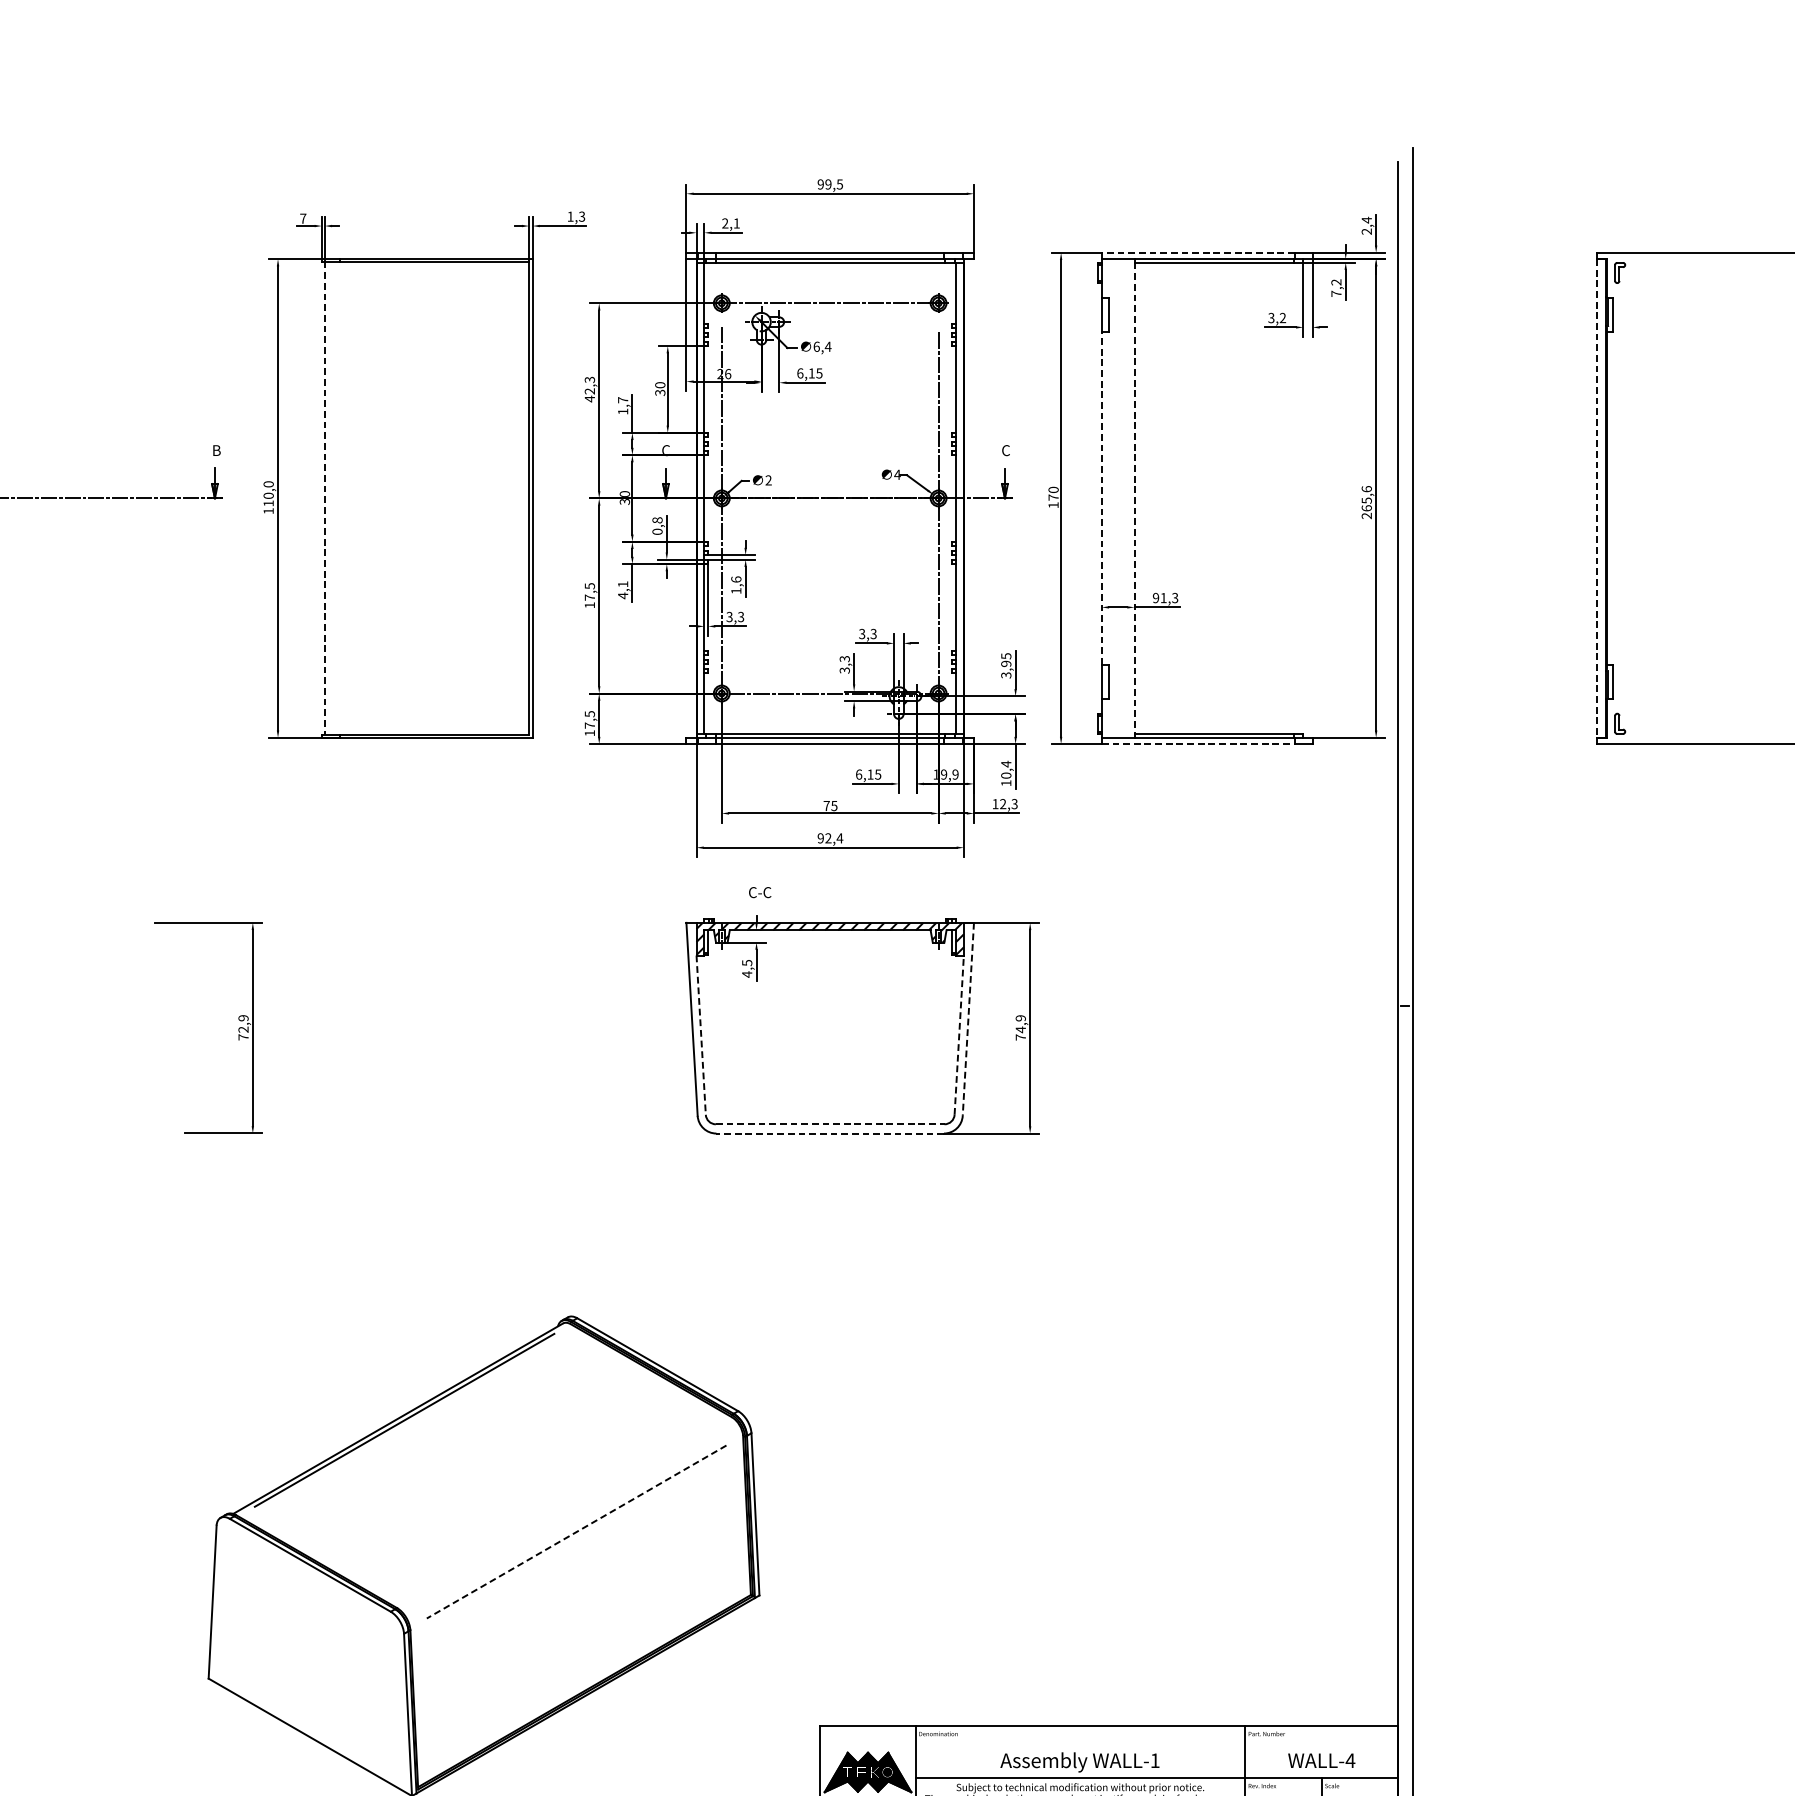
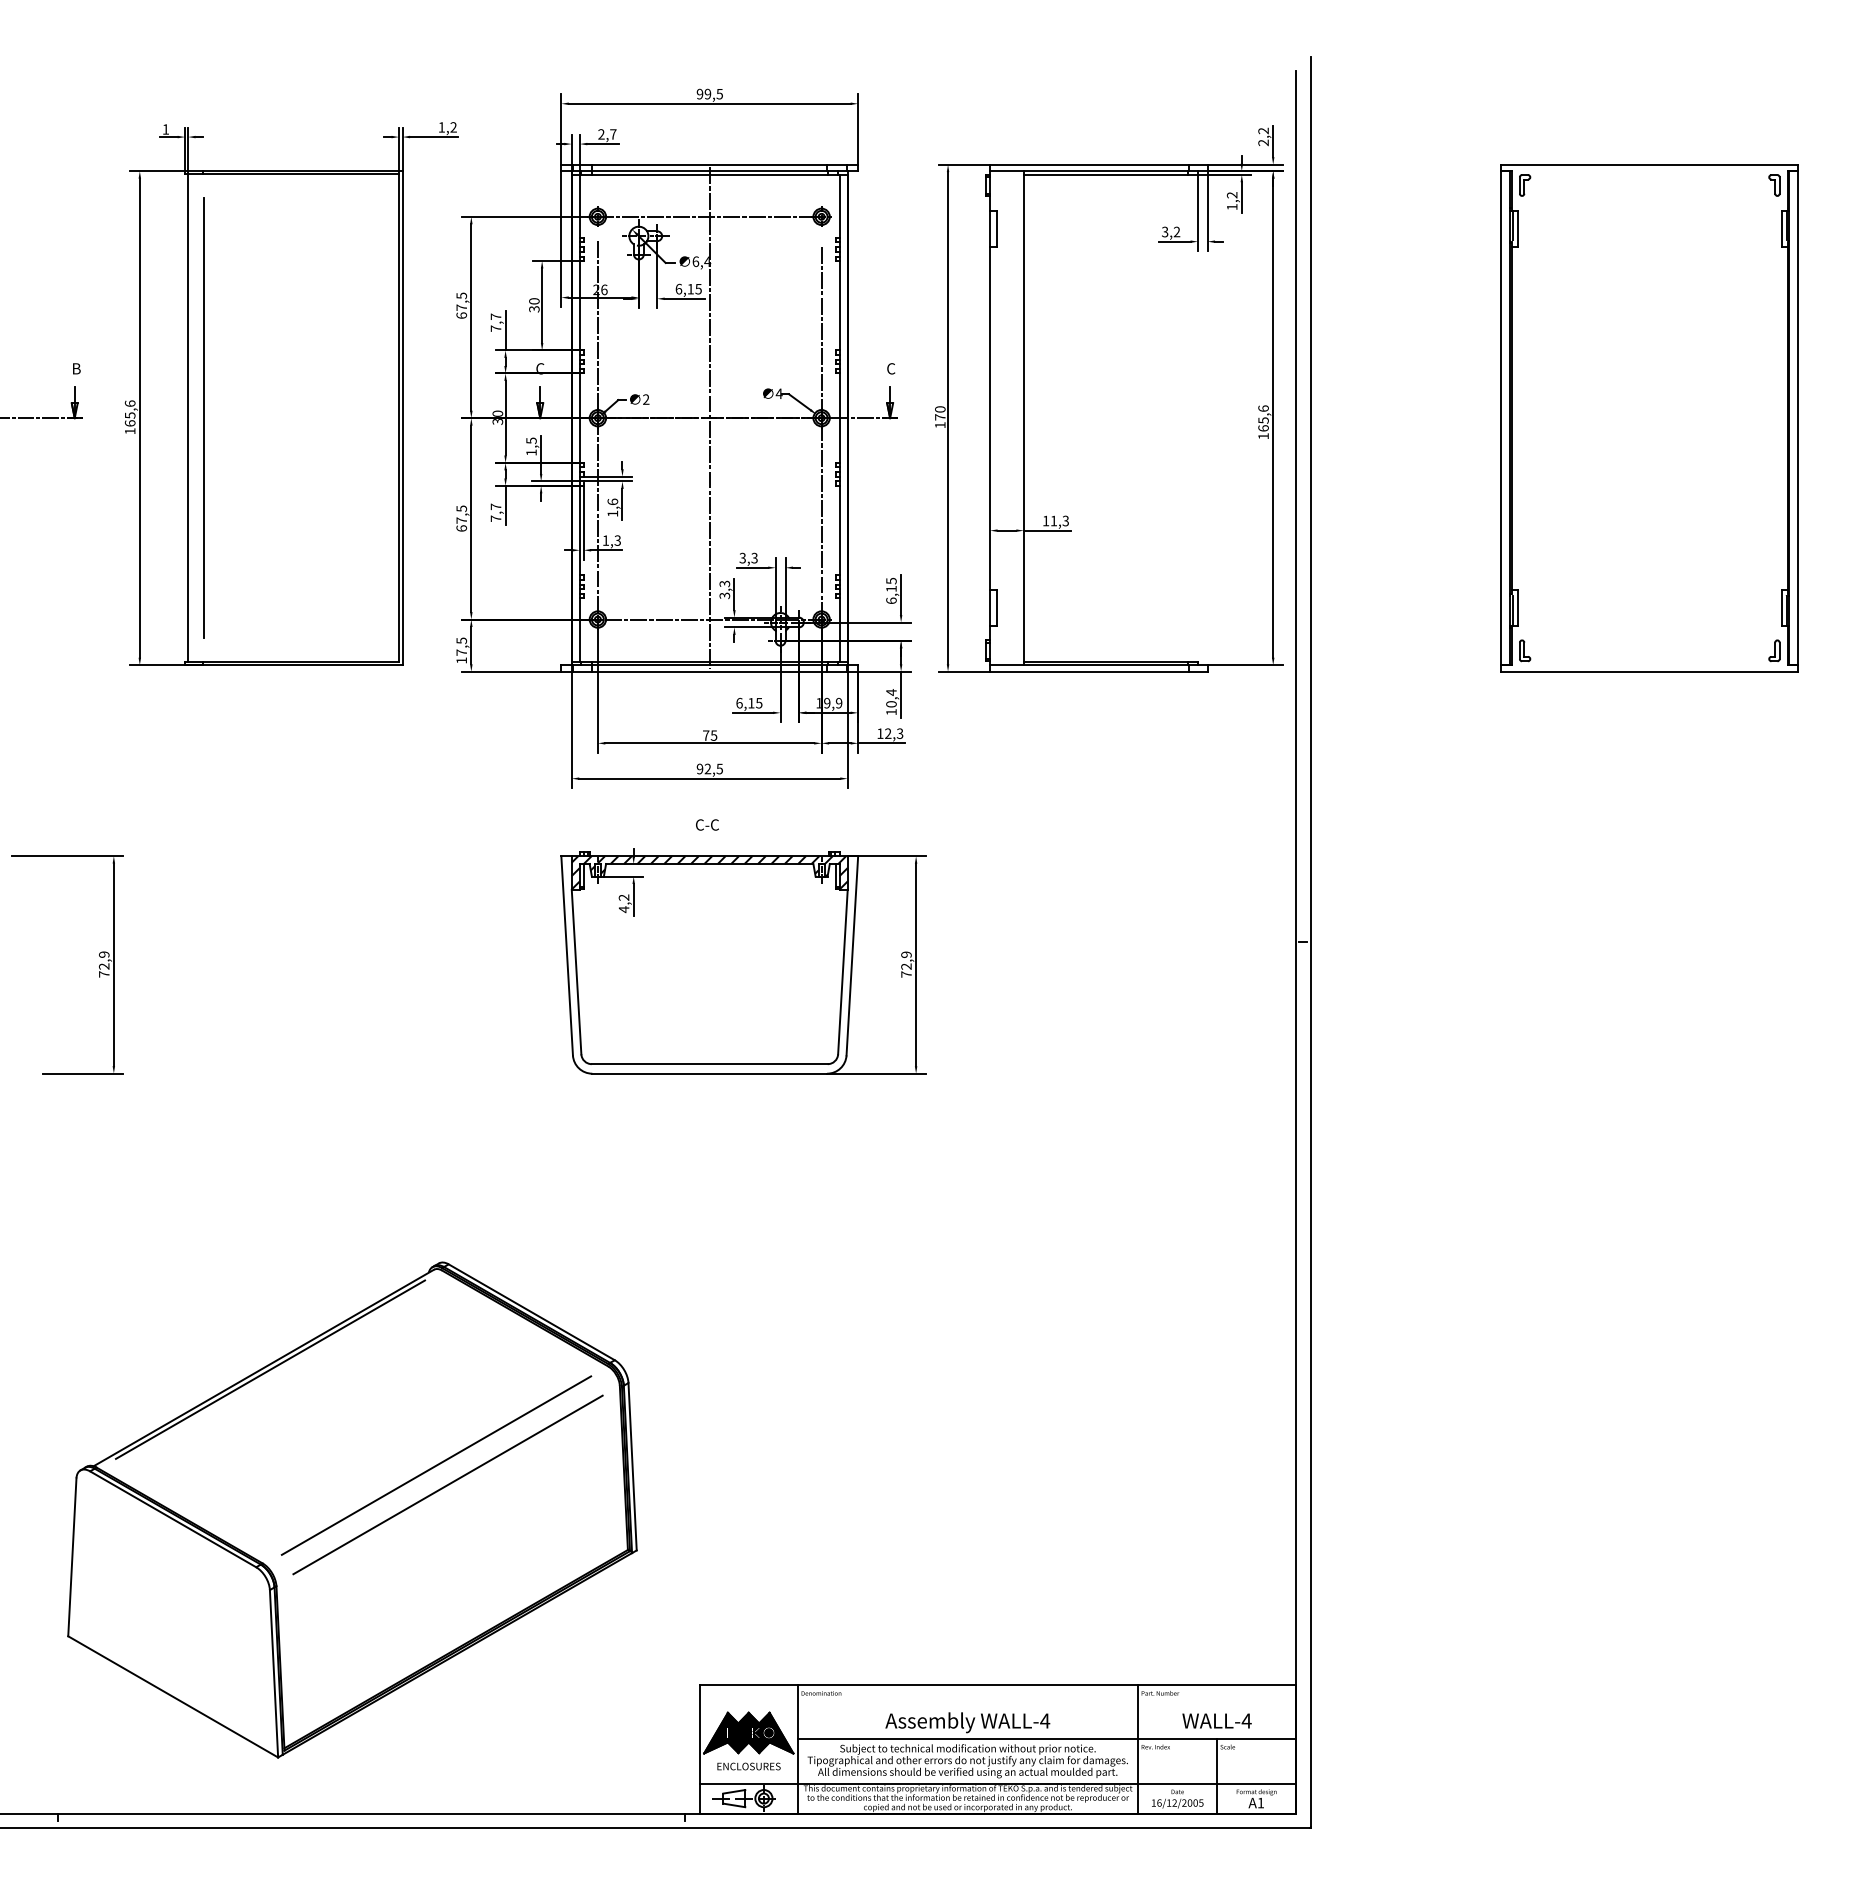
text: (581, 216) -> (453, 127), 1,3 -> 1,2
text: (302, 218) -> (165, 129), 7 -> 1
text: (1366, 219) -> (1263, 130), 2,4 -> 2,2
text: (736, 223) -> (613, 134), 2,1 -> 2,7
line: (1198, 252) -> (1089, 164), dashed -> solid
text: (1336, 293) -> (1232, 206), 7,2 -> 1,2
text: (589, 389) -> (461, 305), 42,3 -> 67,5
text: (622, 411) -> (495, 328), 1,7 -> 7,7
text: (268, 493) -> (129, 413), 110,0 -> 165,6
line: (325, 498) -> (188, 418), dashed -> solid
line: (339, 498) -> (203, 418), added
line: (829, 498) -> (709, 418), added
line: (1102, 498) -> (990, 418), dashed -> solid
line: (1134, 498) -> (1023, 418), dashed -> solid
line: (1597, 498) -> (1501, 418), dashed -> solid
text: (1366, 516) -> (1263, 436), 265,6 -> 165,6
text: (657, 525) -> (531, 446), 0,8 -> 1,5
text: (622, 589) -> (495, 512), 4,1 -> 7,7
text: (1155, 597) -> (1045, 520), 91,3 -> 11,3
text: (589, 605) -> (461, 528), 17,5 -> 67,5
text: (729, 616) -> (605, 540), 3,3 -> 1,3
text: (1006, 669) -> (891, 594), 3,95 -> 6,15
line: (1198, 743) -> (1089, 671), dashed -> solid
text: (839, 837) -> (719, 768), 92,4 -> 92,5
text: (760, 892) -> (707, 824), moved
text: (746, 962) -> (623, 897), 4,5 -> 4,2
line: (968, 1019) -> (852, 955), dashed -> solid
text: (1020, 1029) -> (906, 966), 74,9 -> 72,9
line: (958, 1034) -> (842, 971), dashed -> solid
line: (701, 1035) -> (576, 972), dashed -> solid
line: (829, 1124) -> (709, 1064), dashed -> solid
line: (829, 1133) -> (709, 1073), dashed -> solid
line: (565, 1513) -> (436, 1465), added
line: (577, 1531) -> (448, 1484), dashed -> solid
text: (1155, 1760) -> (1045, 1720), WALL-1 -> WALL-4

